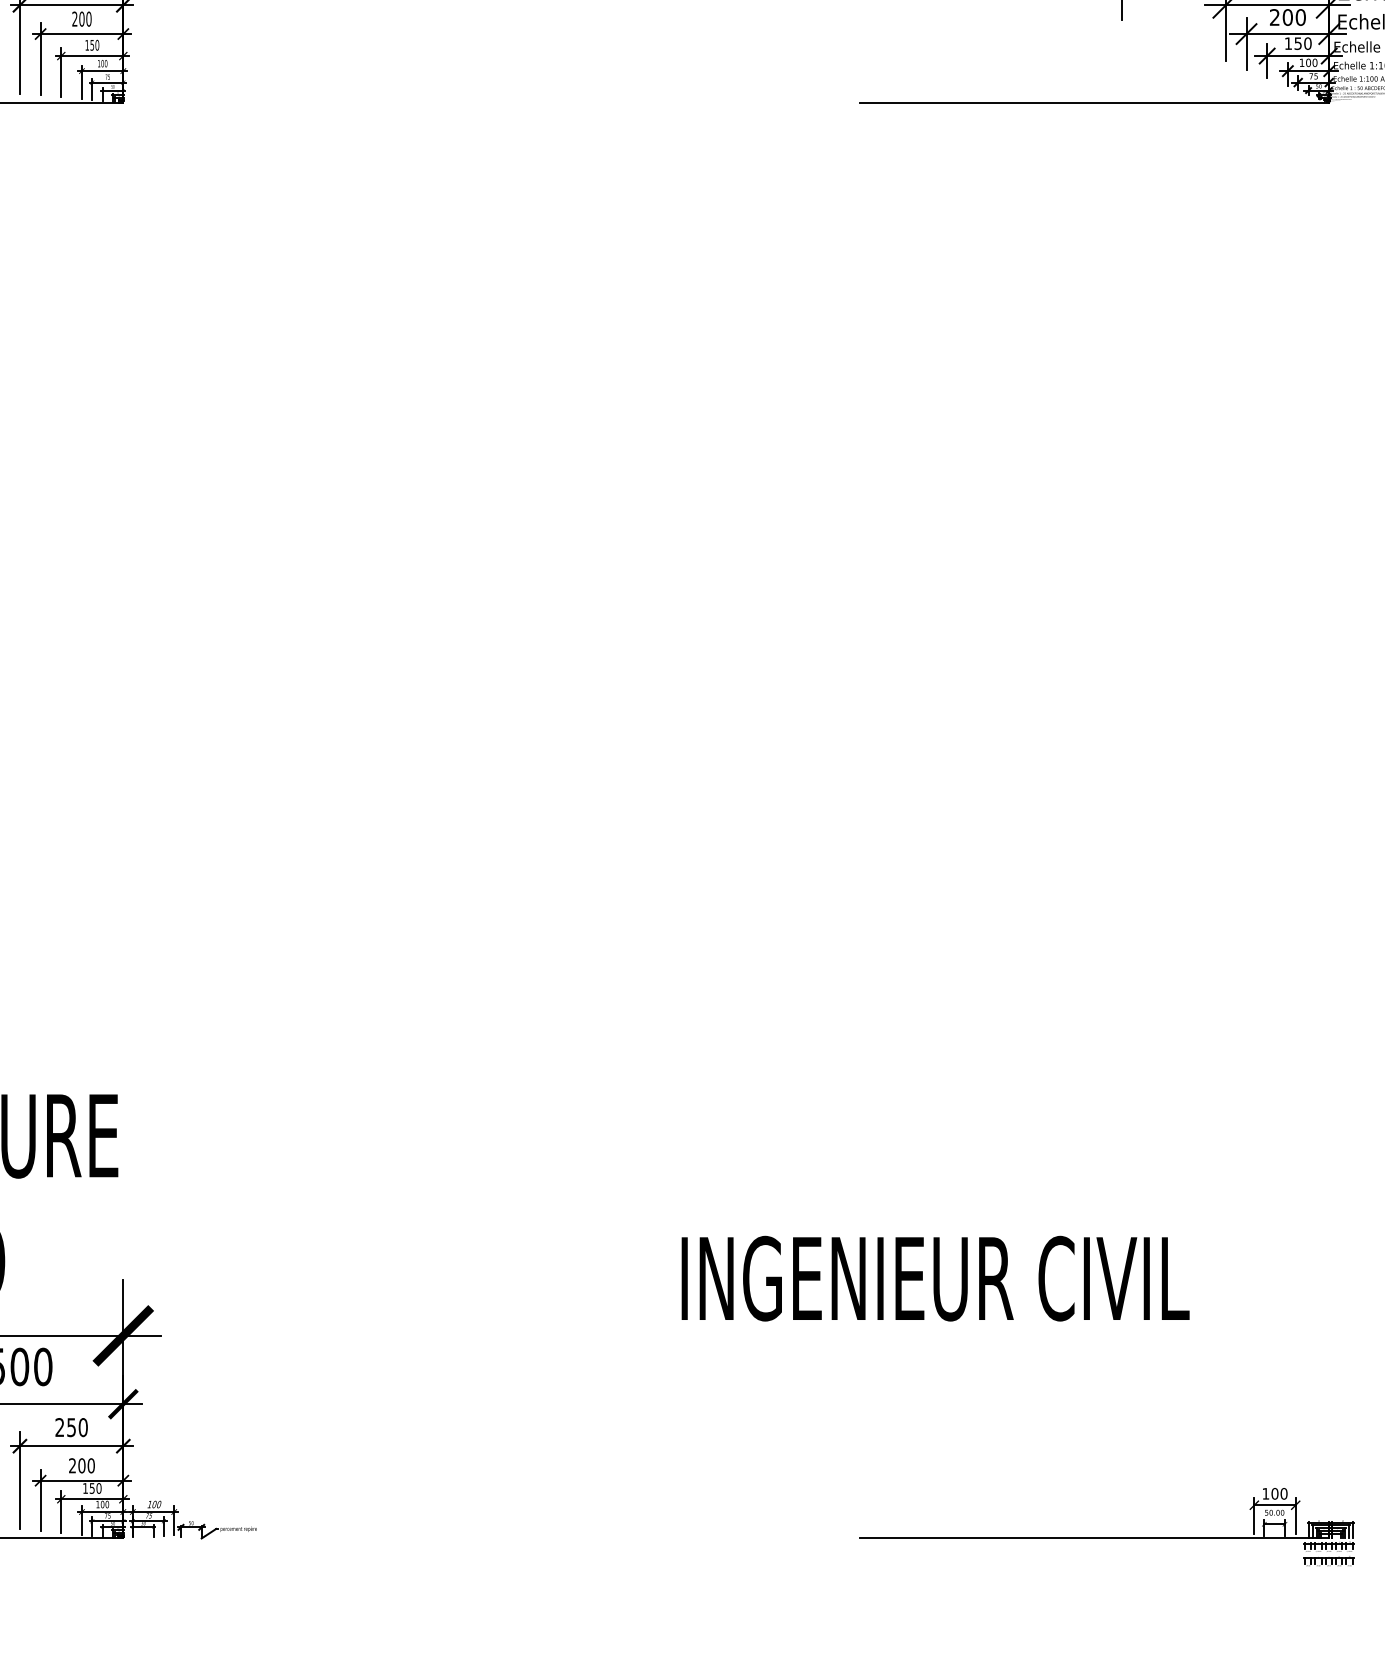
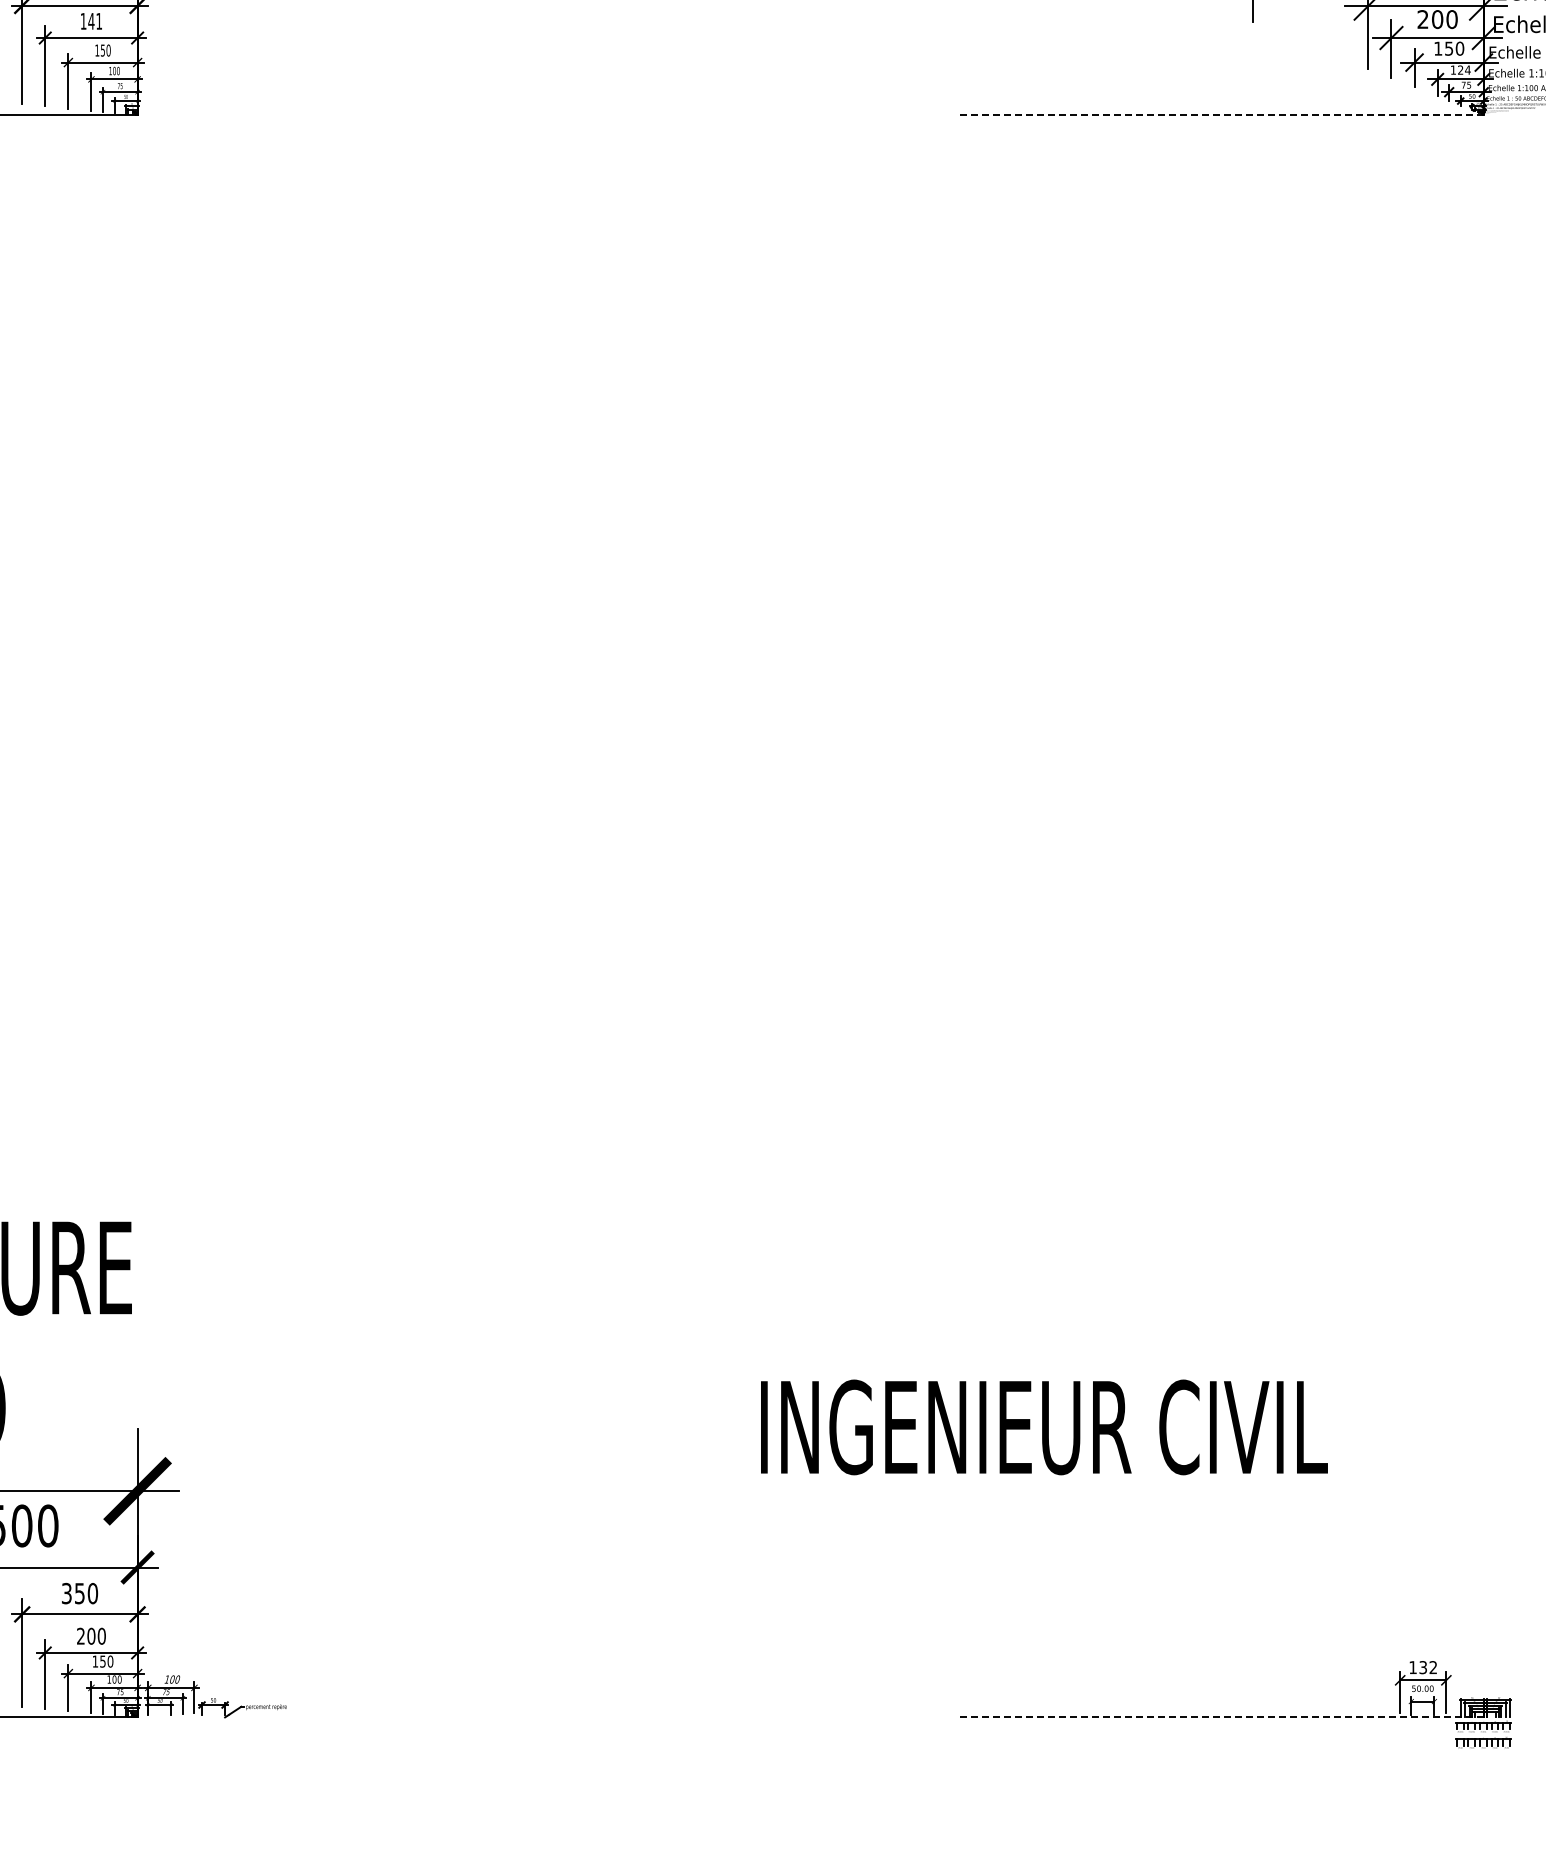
text: (82, 18) -> (91, 20), 200 -> 141
text: (1311, 62) -> (1463, 69), 100 -> 124
line: (1094, 102) -> (1221, 114), solid -> dashed
text: (59, 1427) -> (66, 1593), 250 -> 350
text: (1279, 1493) -> (1428, 1667), 100 -> 132
line: (1094, 1538) -> (1221, 1717), solid -> dashed

